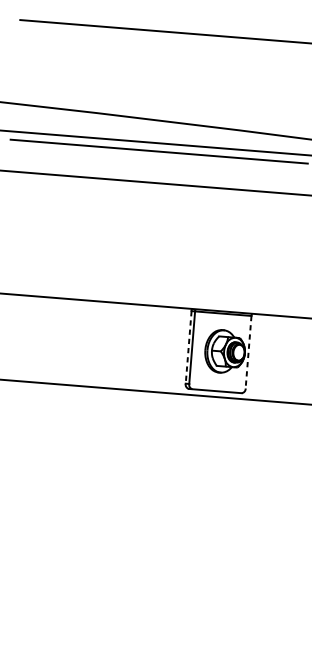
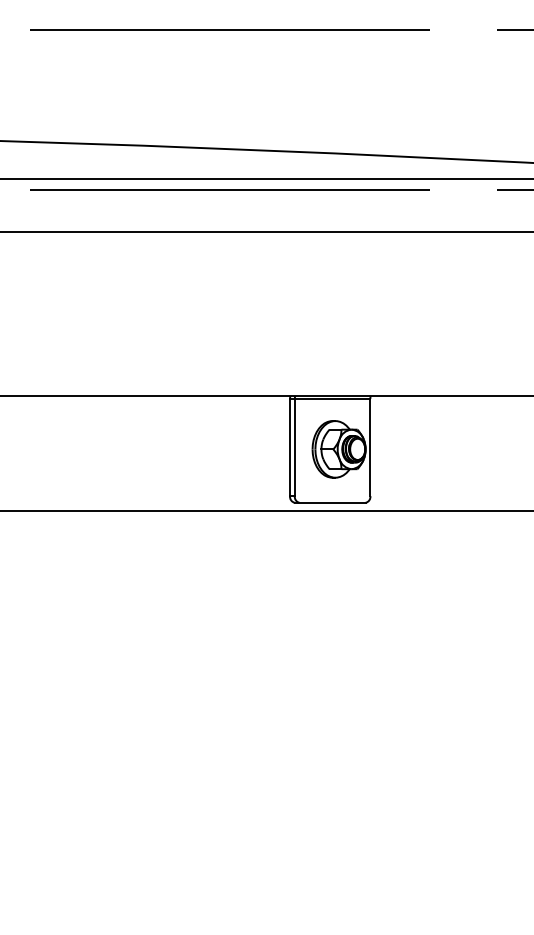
line: (188, 347) -> (290, 447), dashed -> solid
line: (248, 352) -> (370, 447), dashed -> solid

